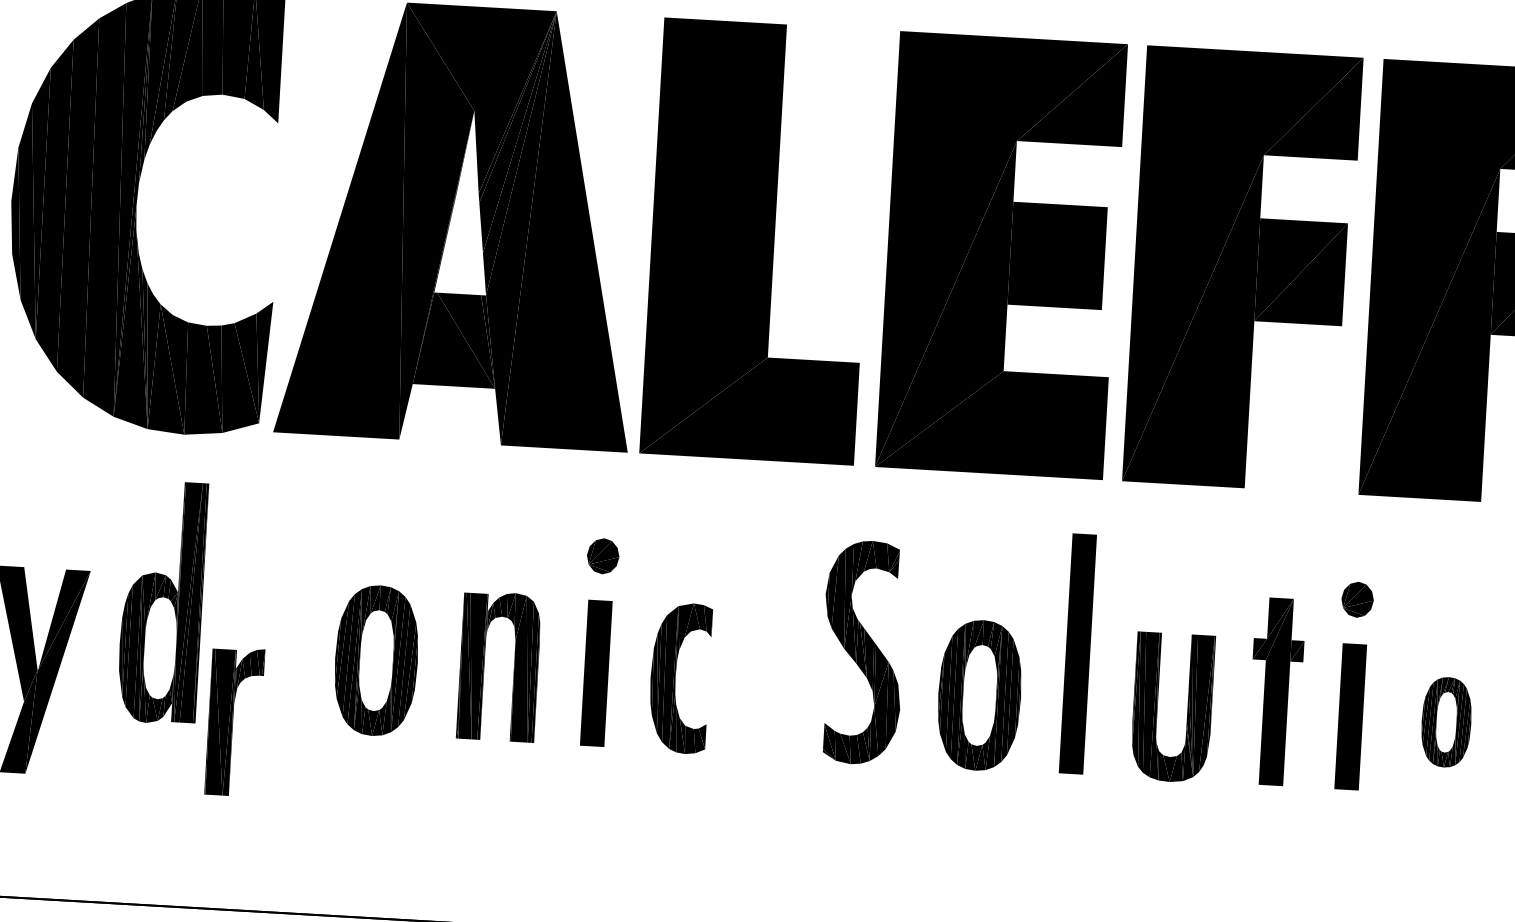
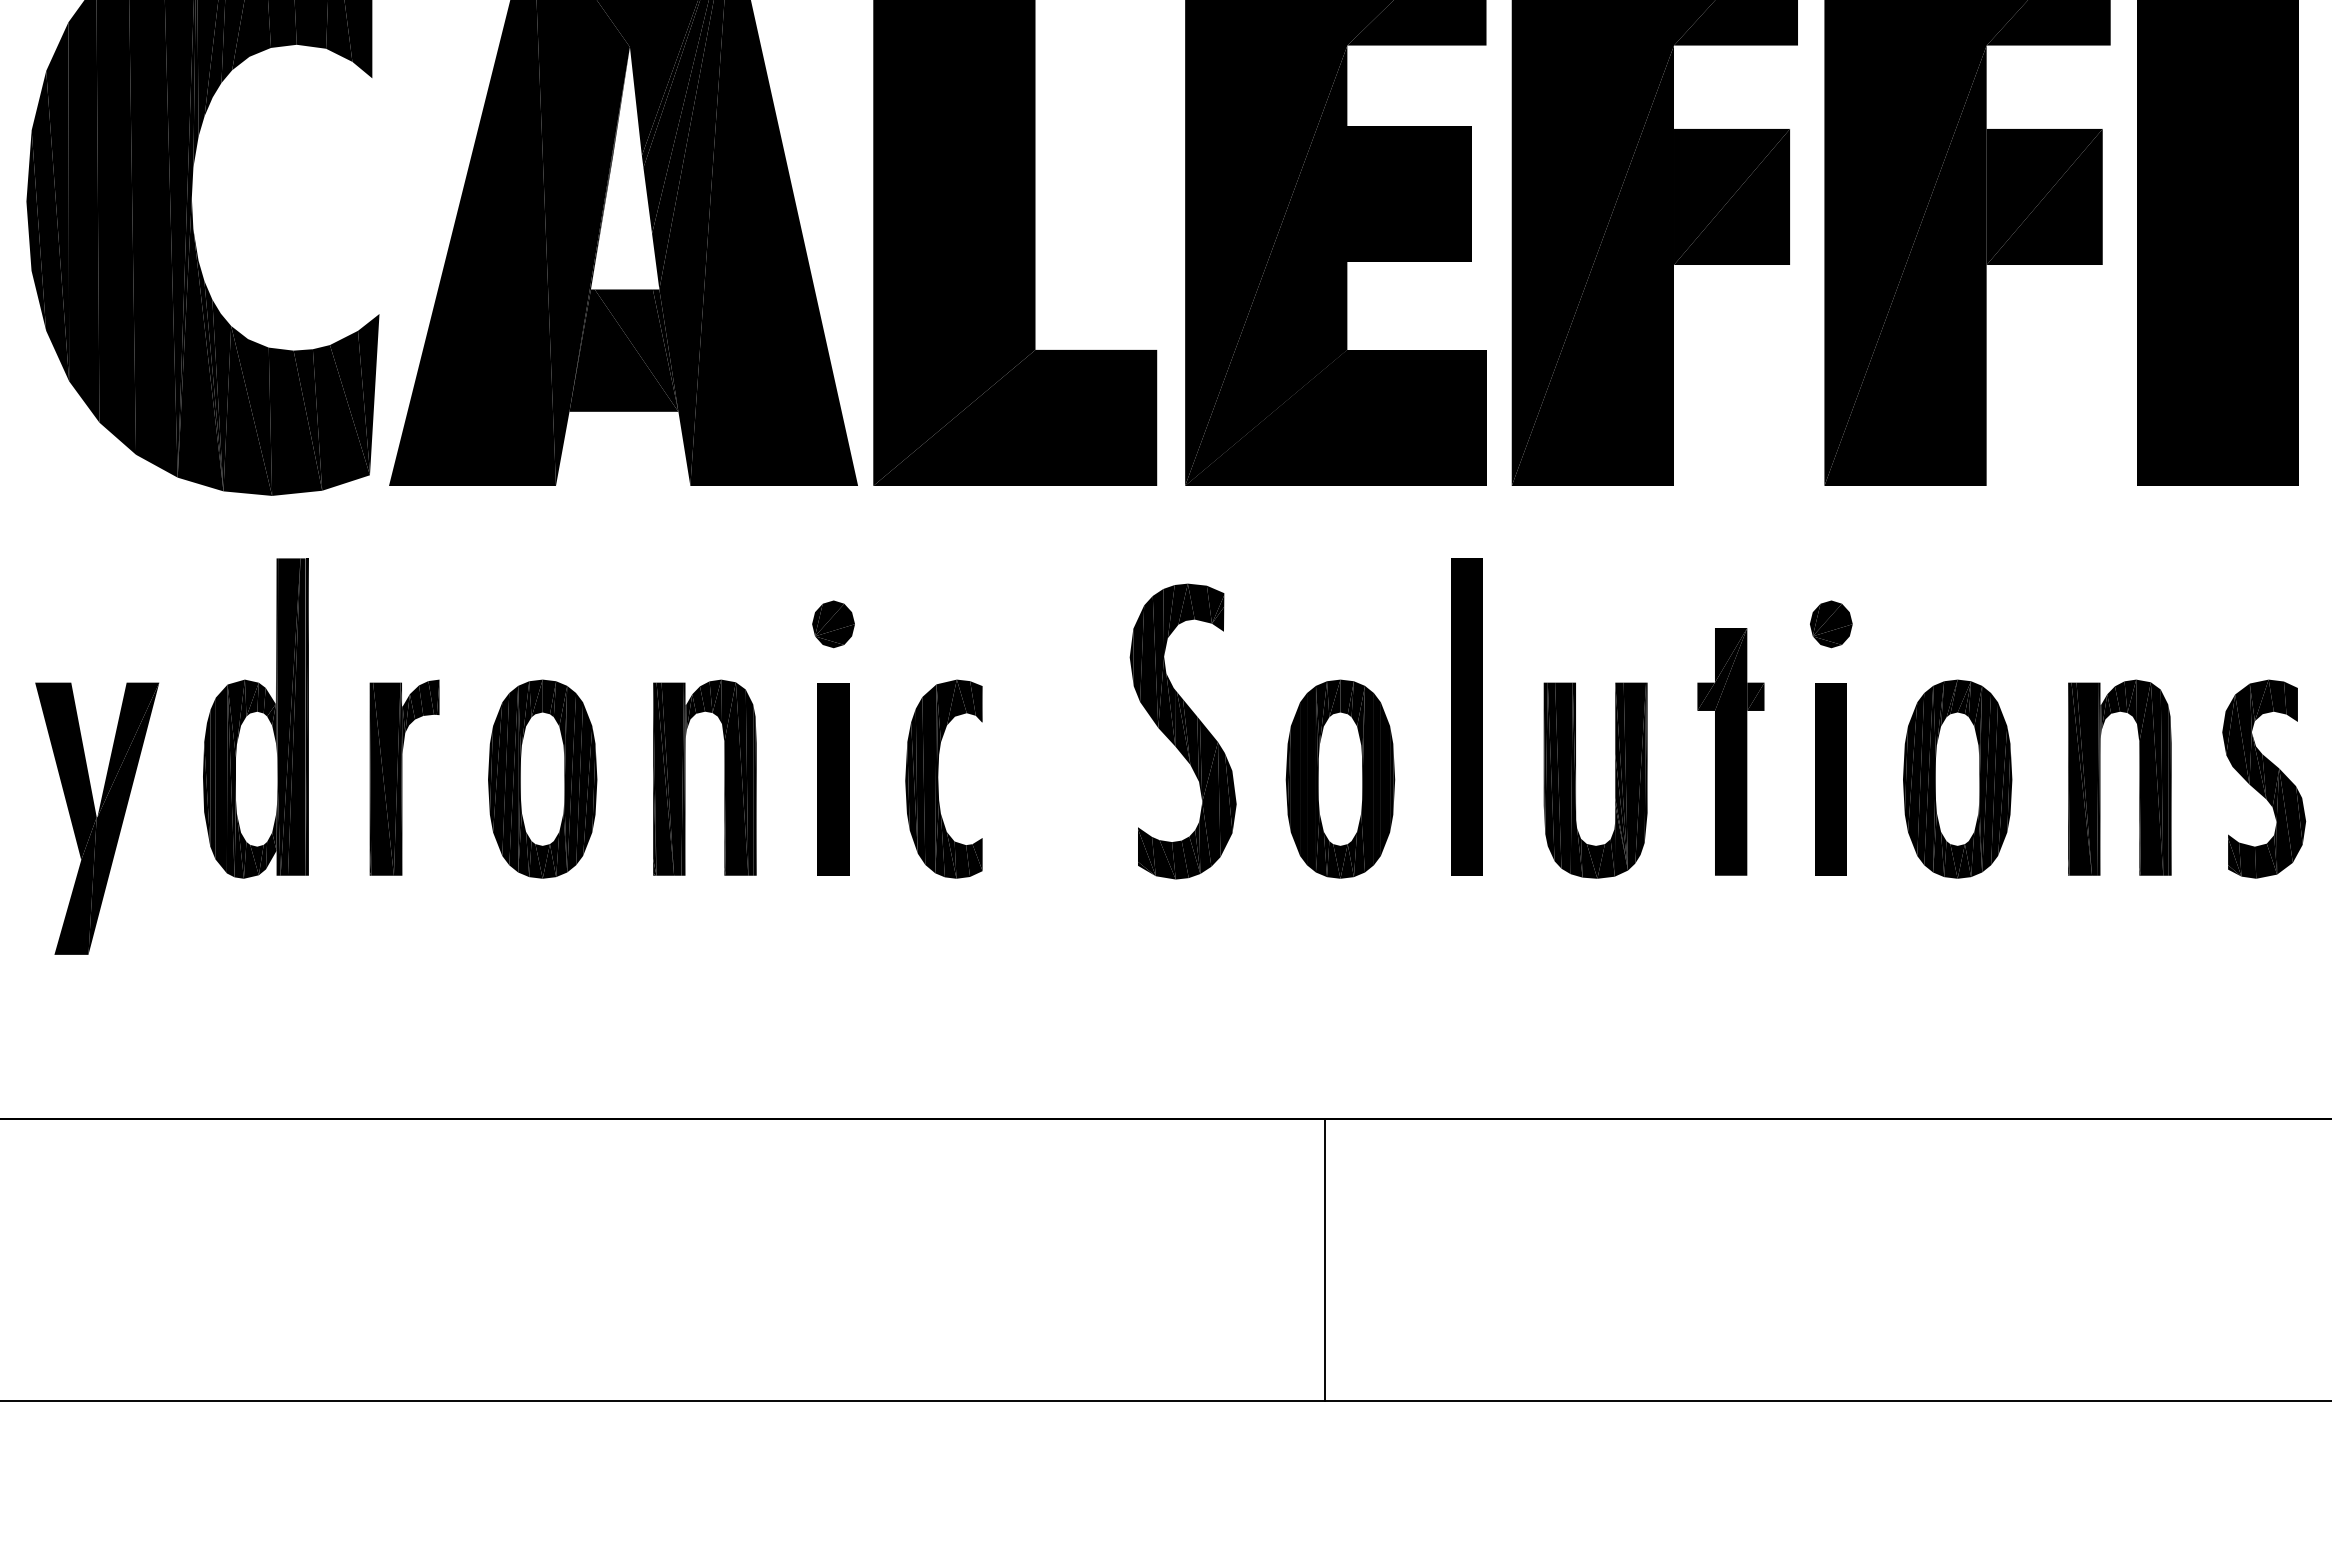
part: (234, 721) -> (404, 777), moved
part: (1446, 721) -> (1957, 778), size x1.67

